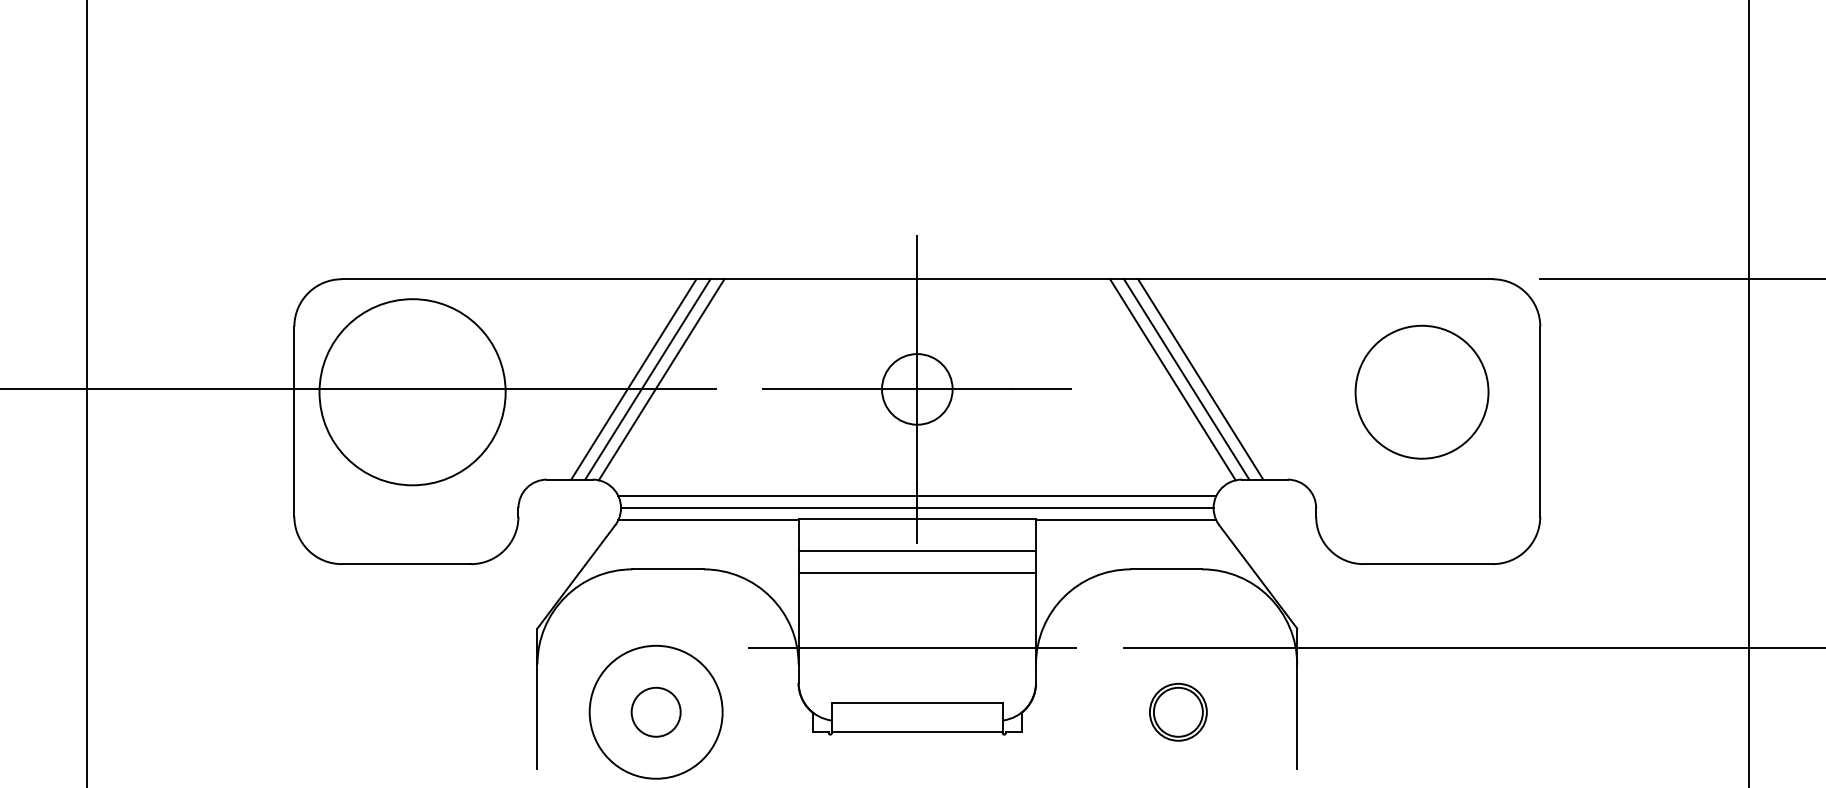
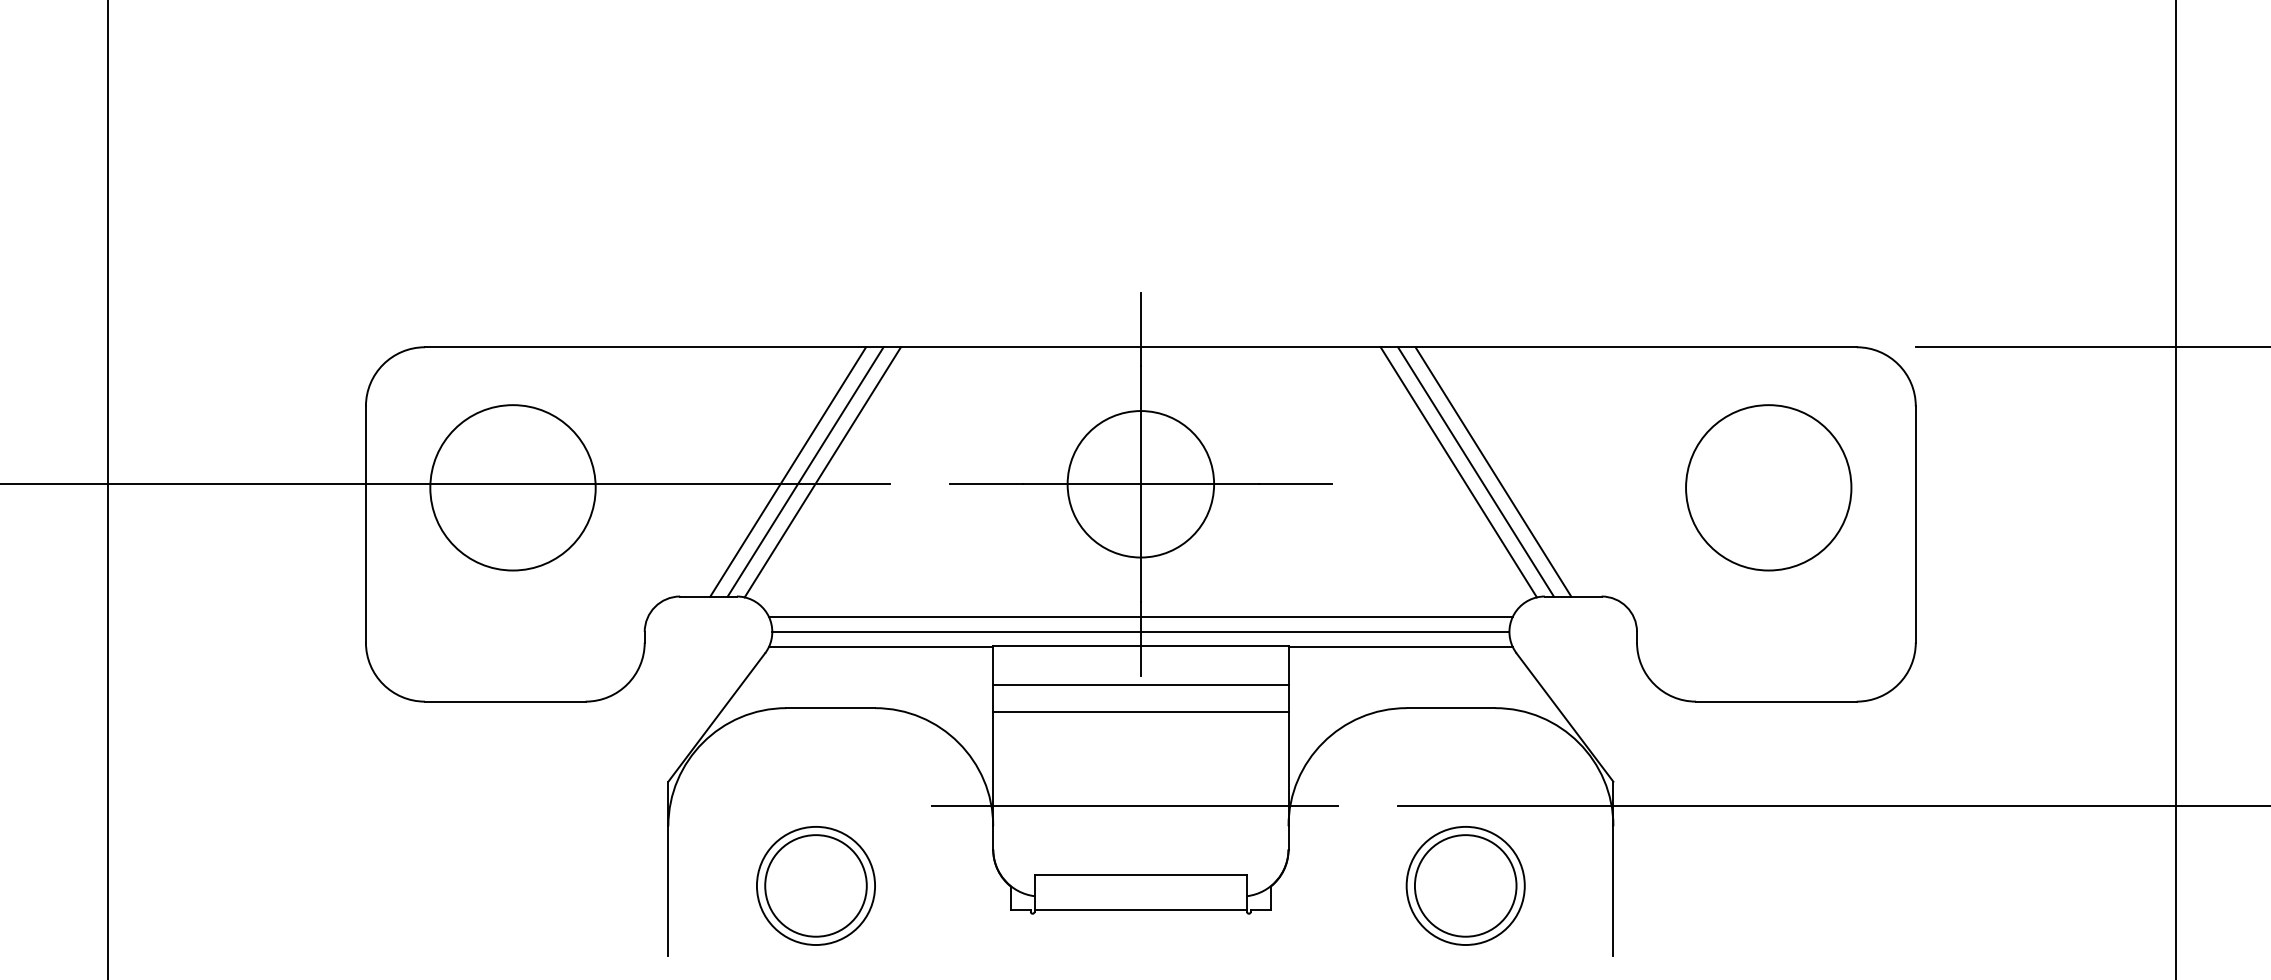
circle: (917, 389) -> (1140, 484), size x1.67
circle: (412, 391) -> (512, 487), size x0.71
circle: (655, 711) -> (815, 885), size x0.71
circle: (655, 711) -> (815, 885), size x1.67
part: (1178, 711) -> (1465, 885), size x1.67

